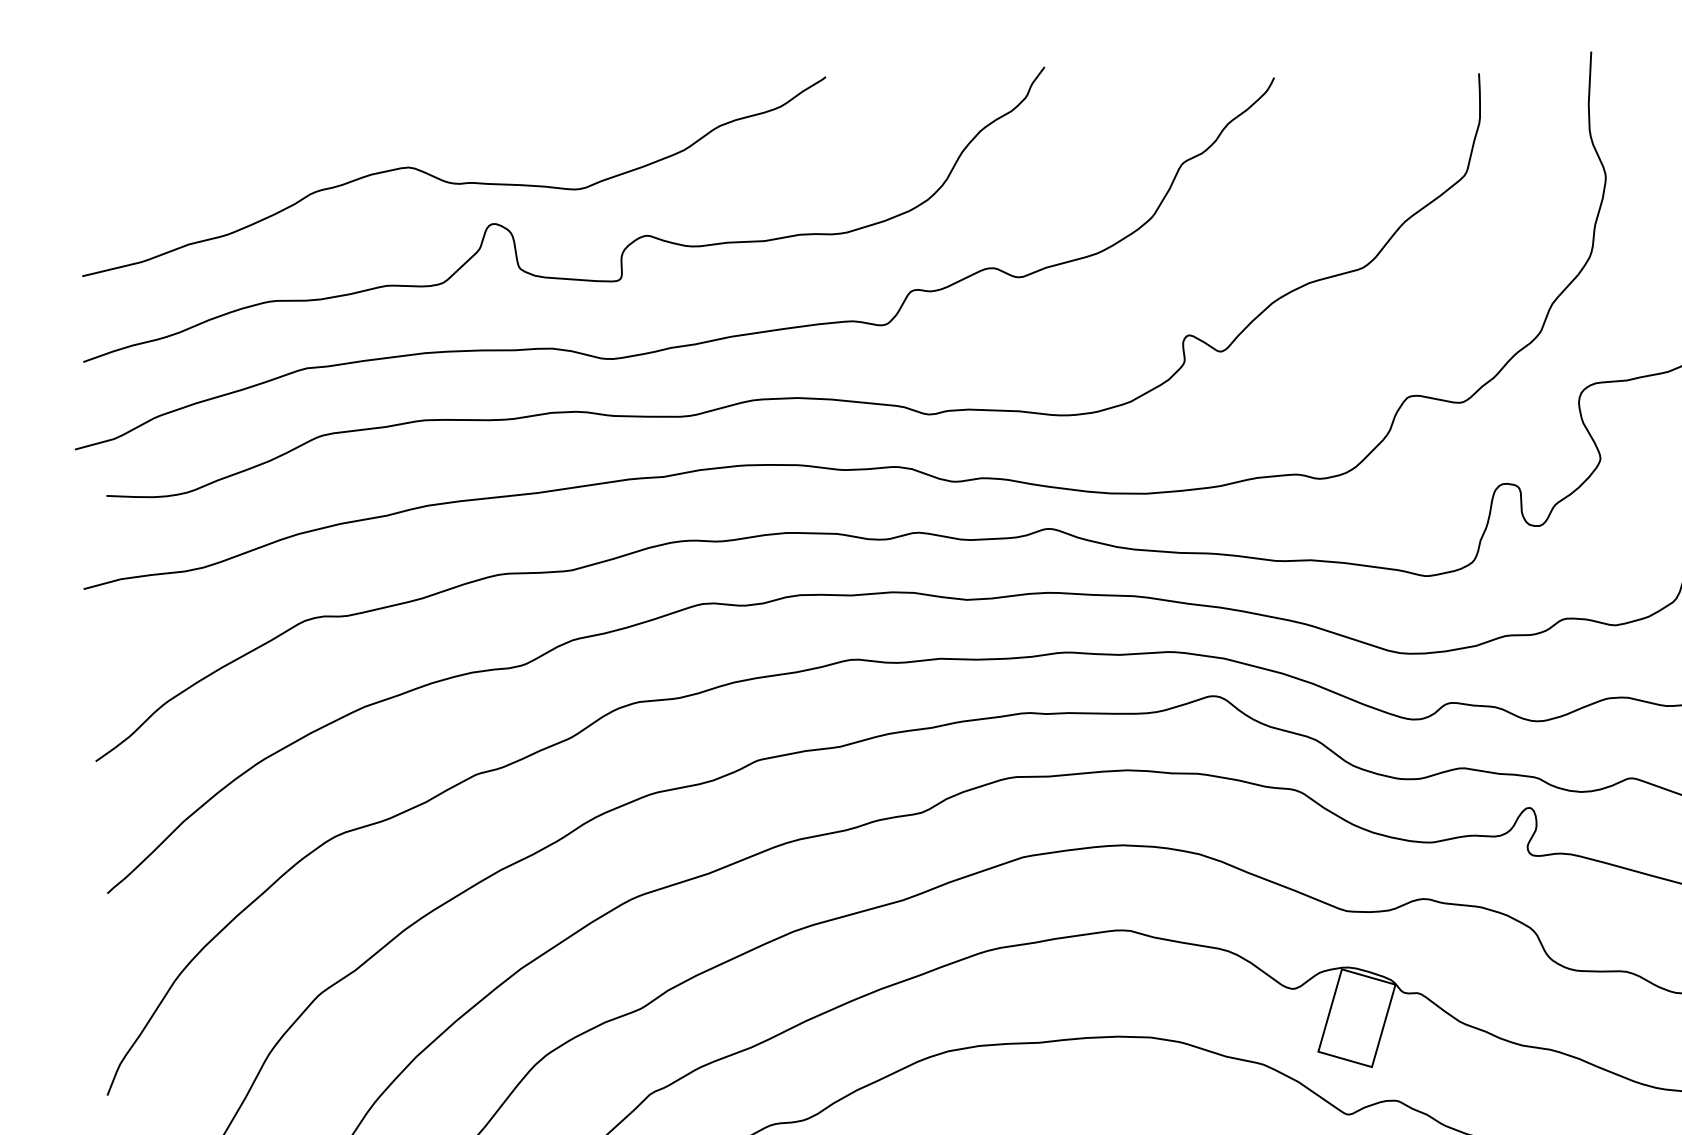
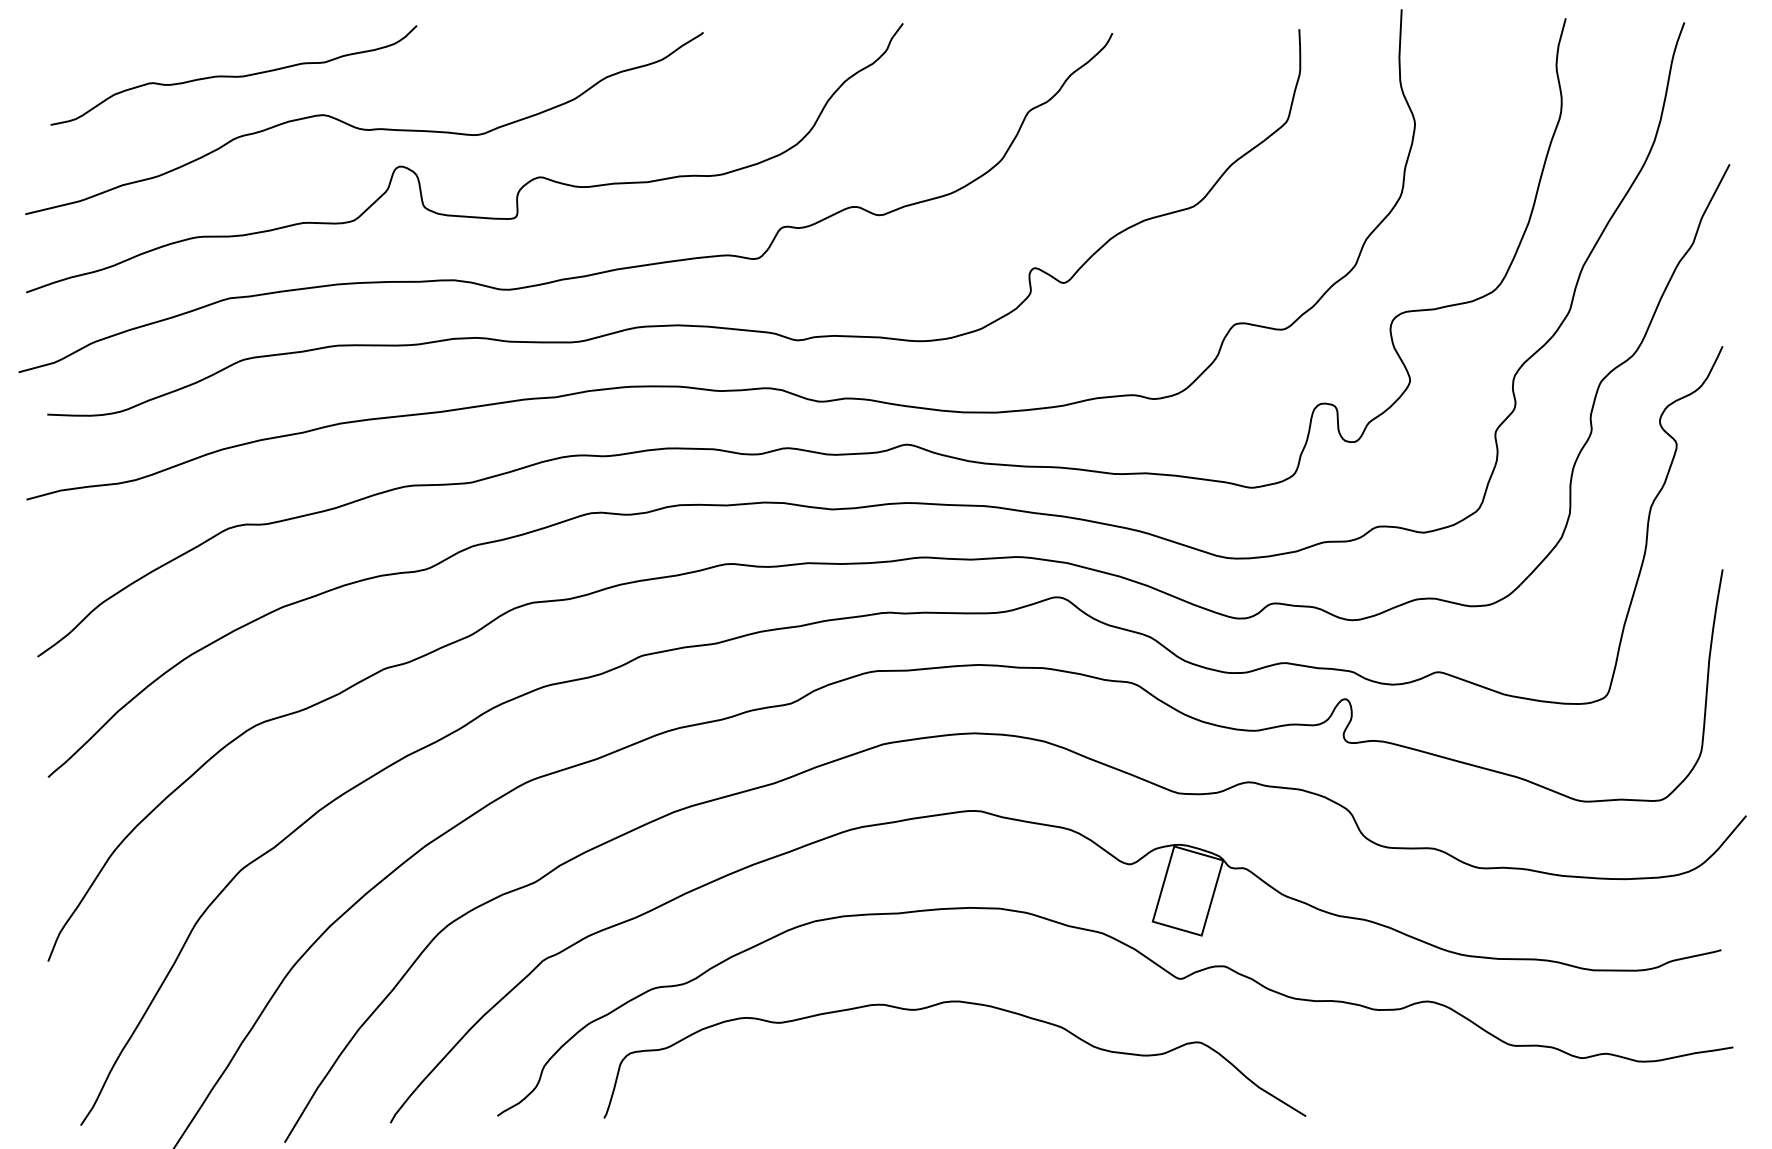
curve: (310, 124) -> (233, 75), added

